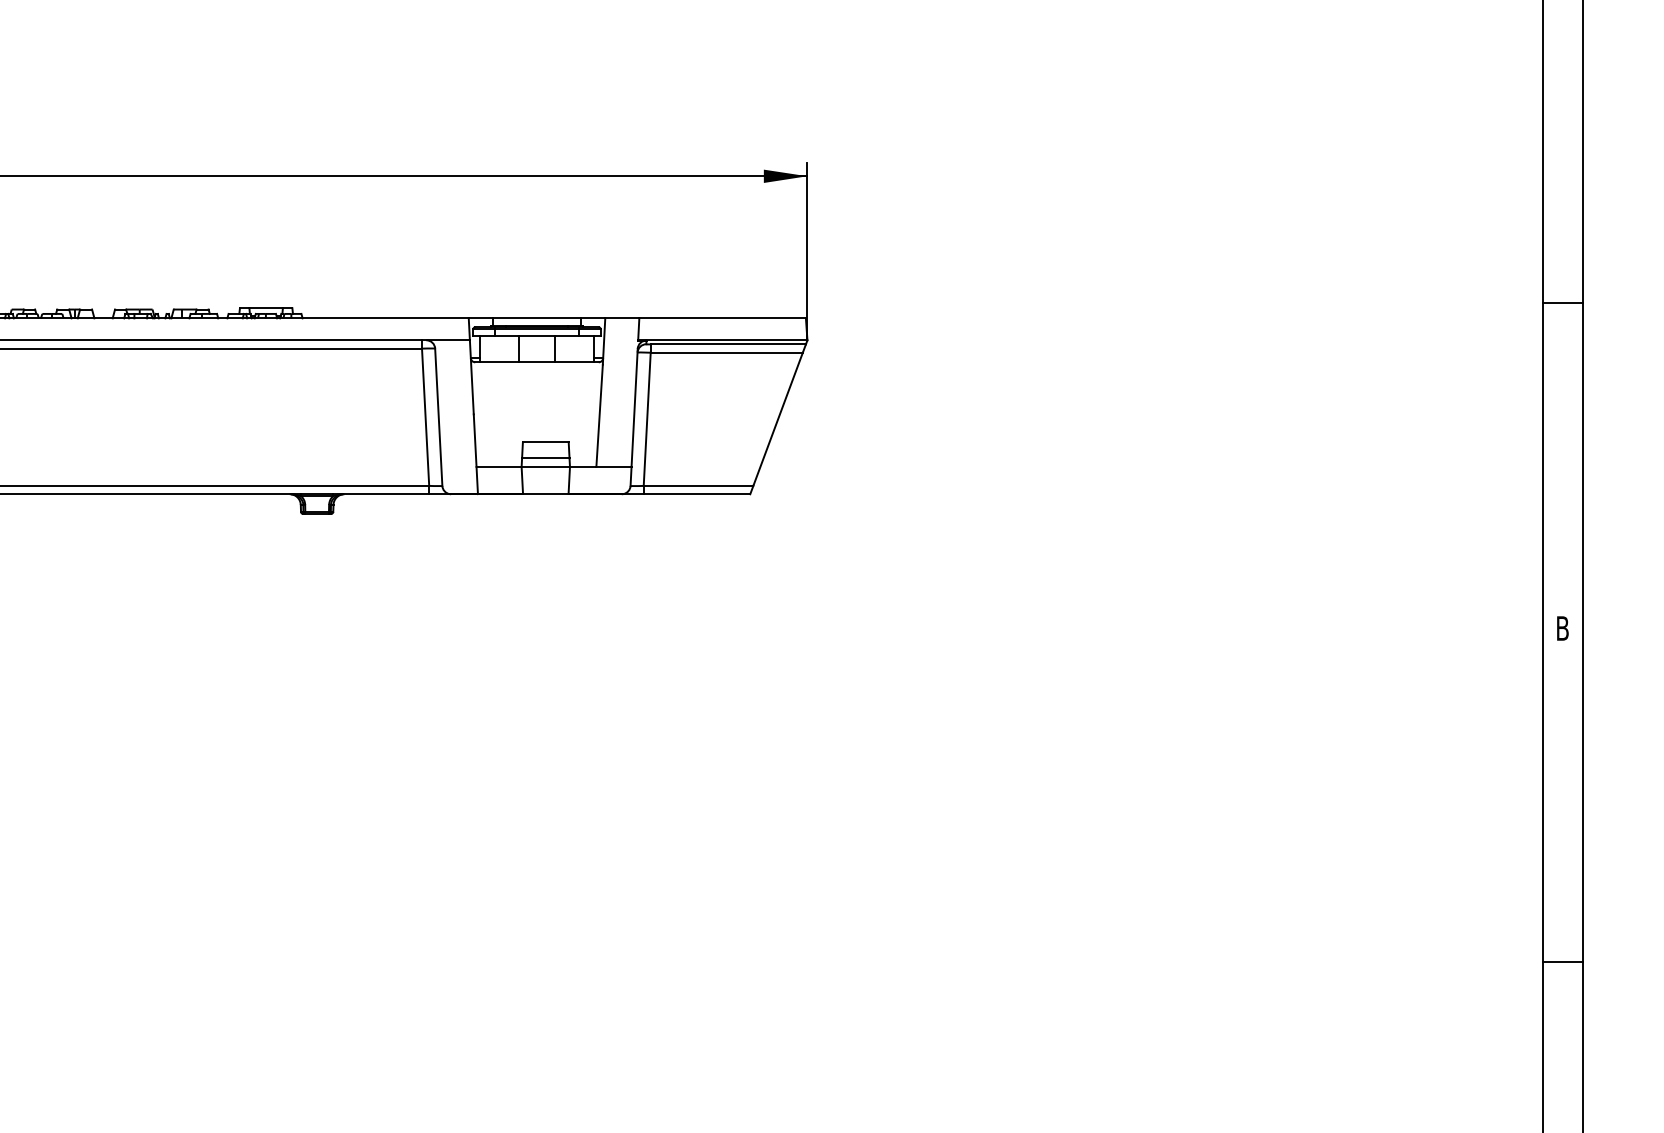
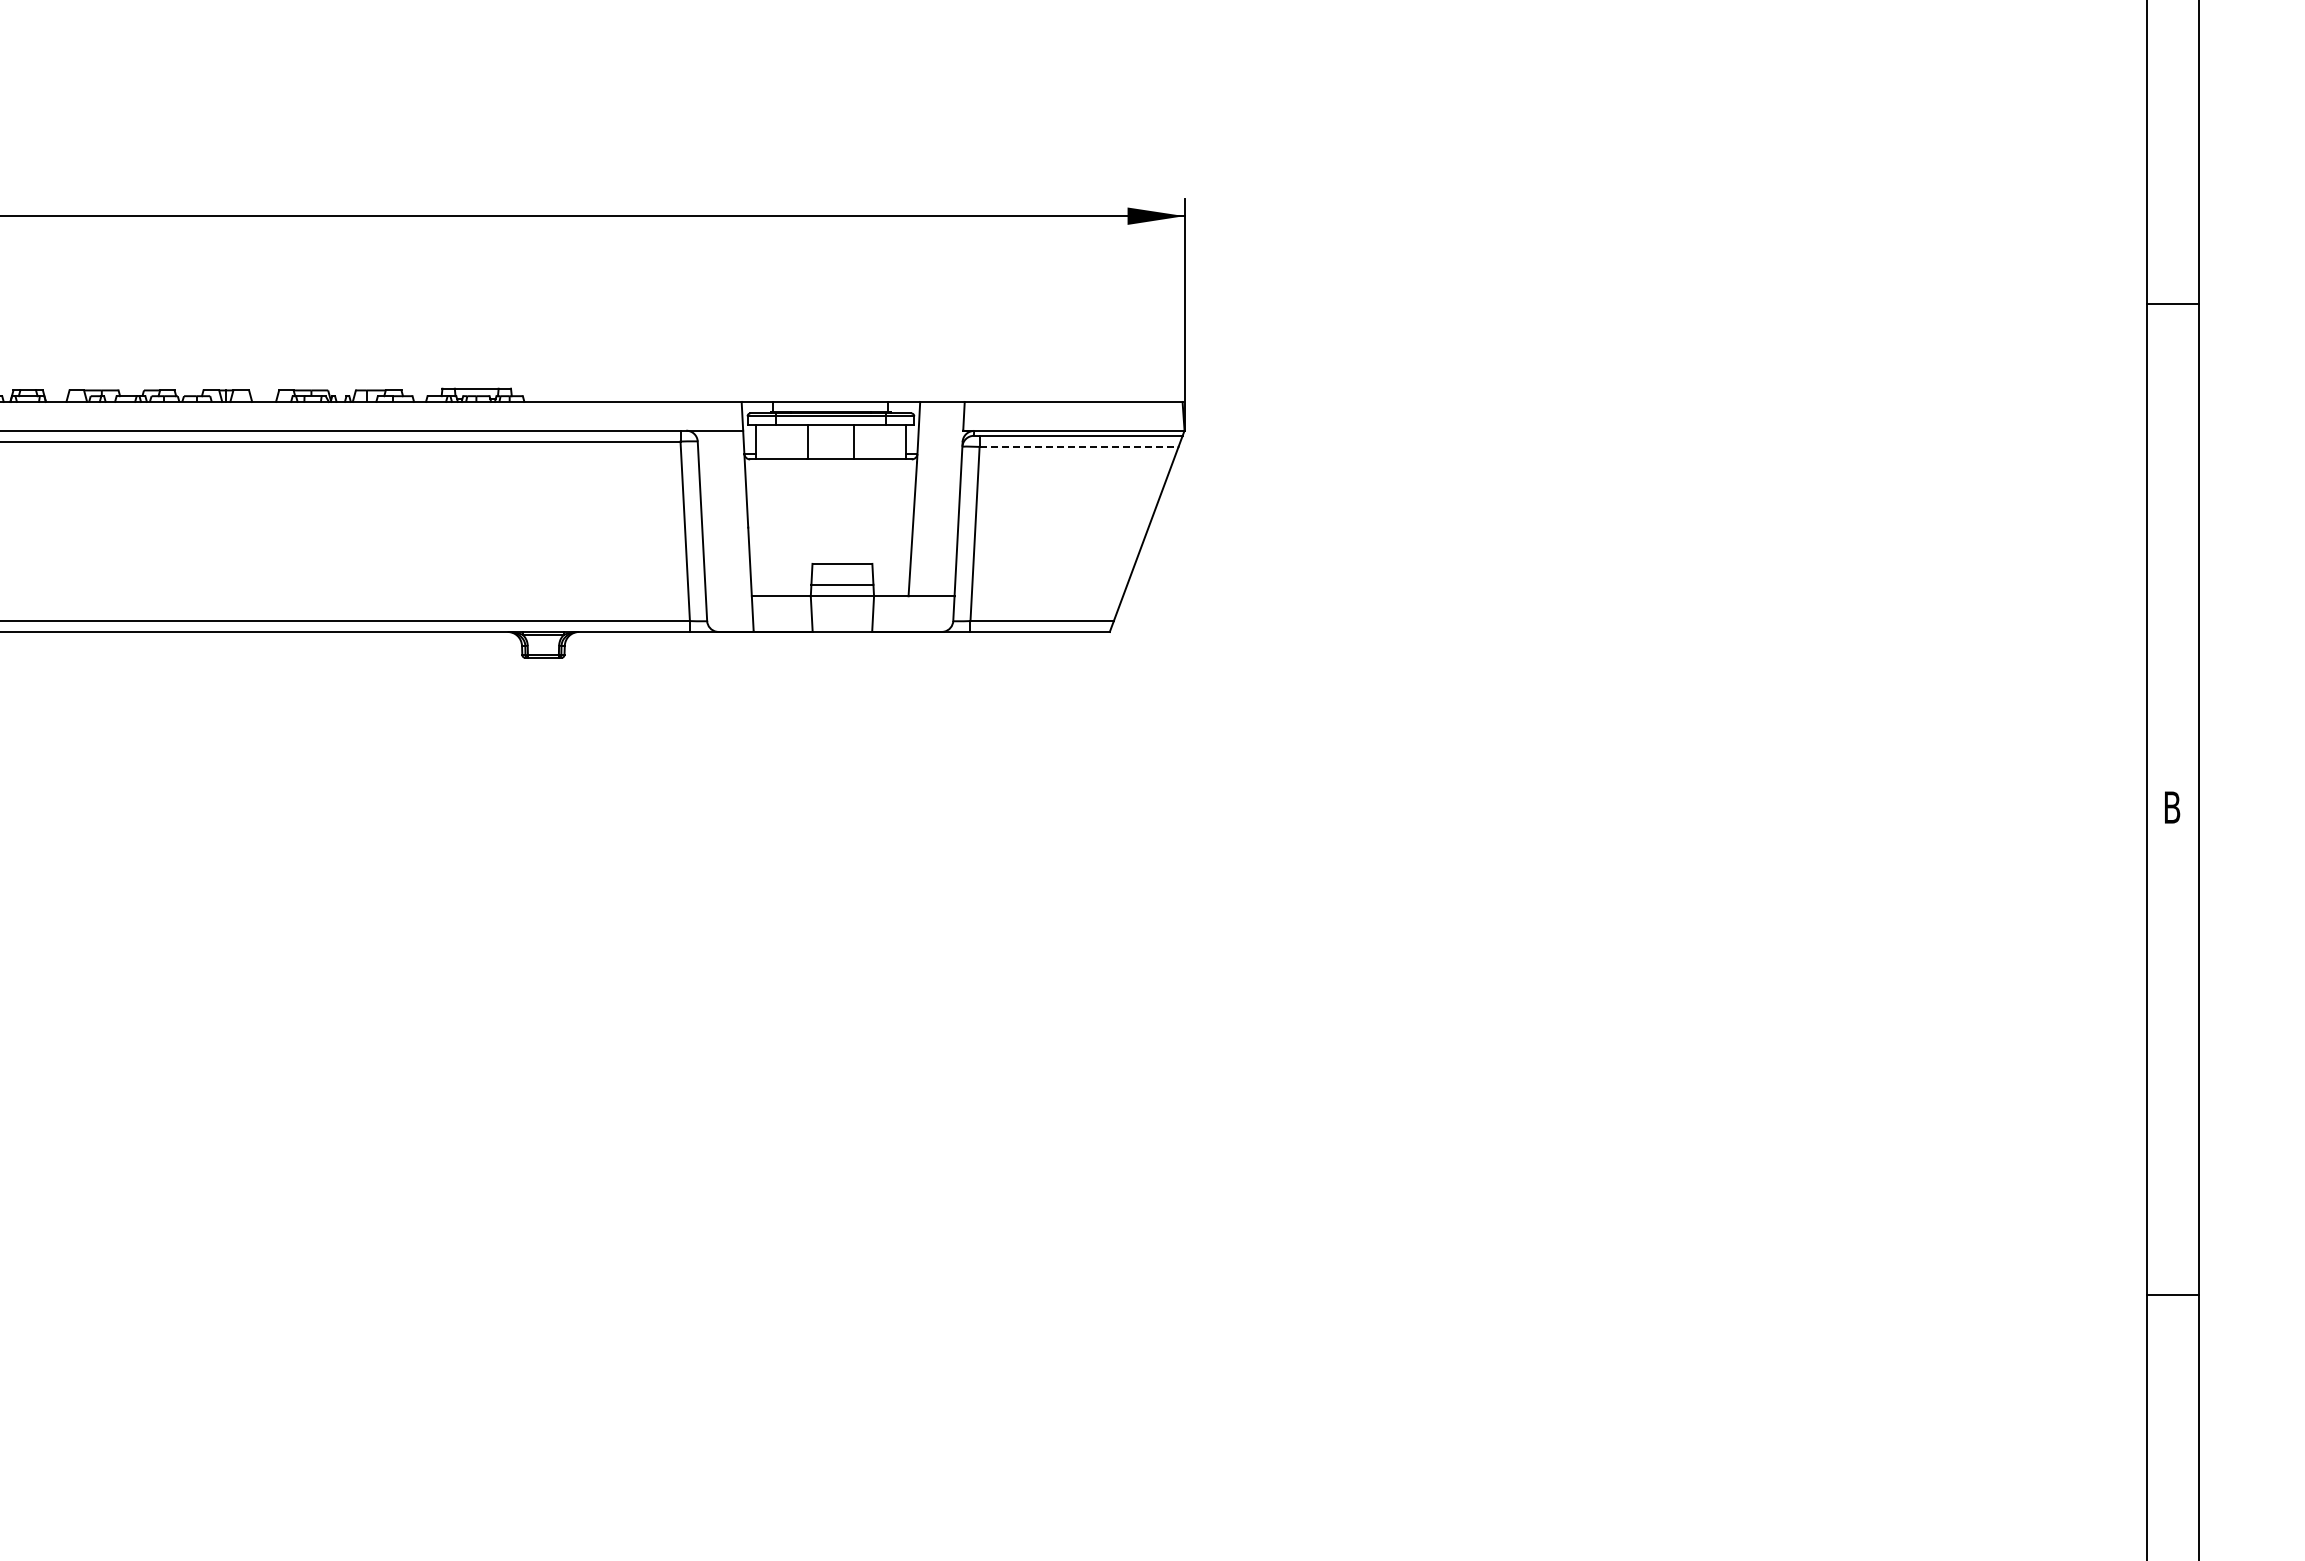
line: (1562, 302) -> (2172, 304), moved
line: (727, 352) -> (1079, 446), solid -> dashed
line: (1562, 961) -> (2172, 1294), moved

